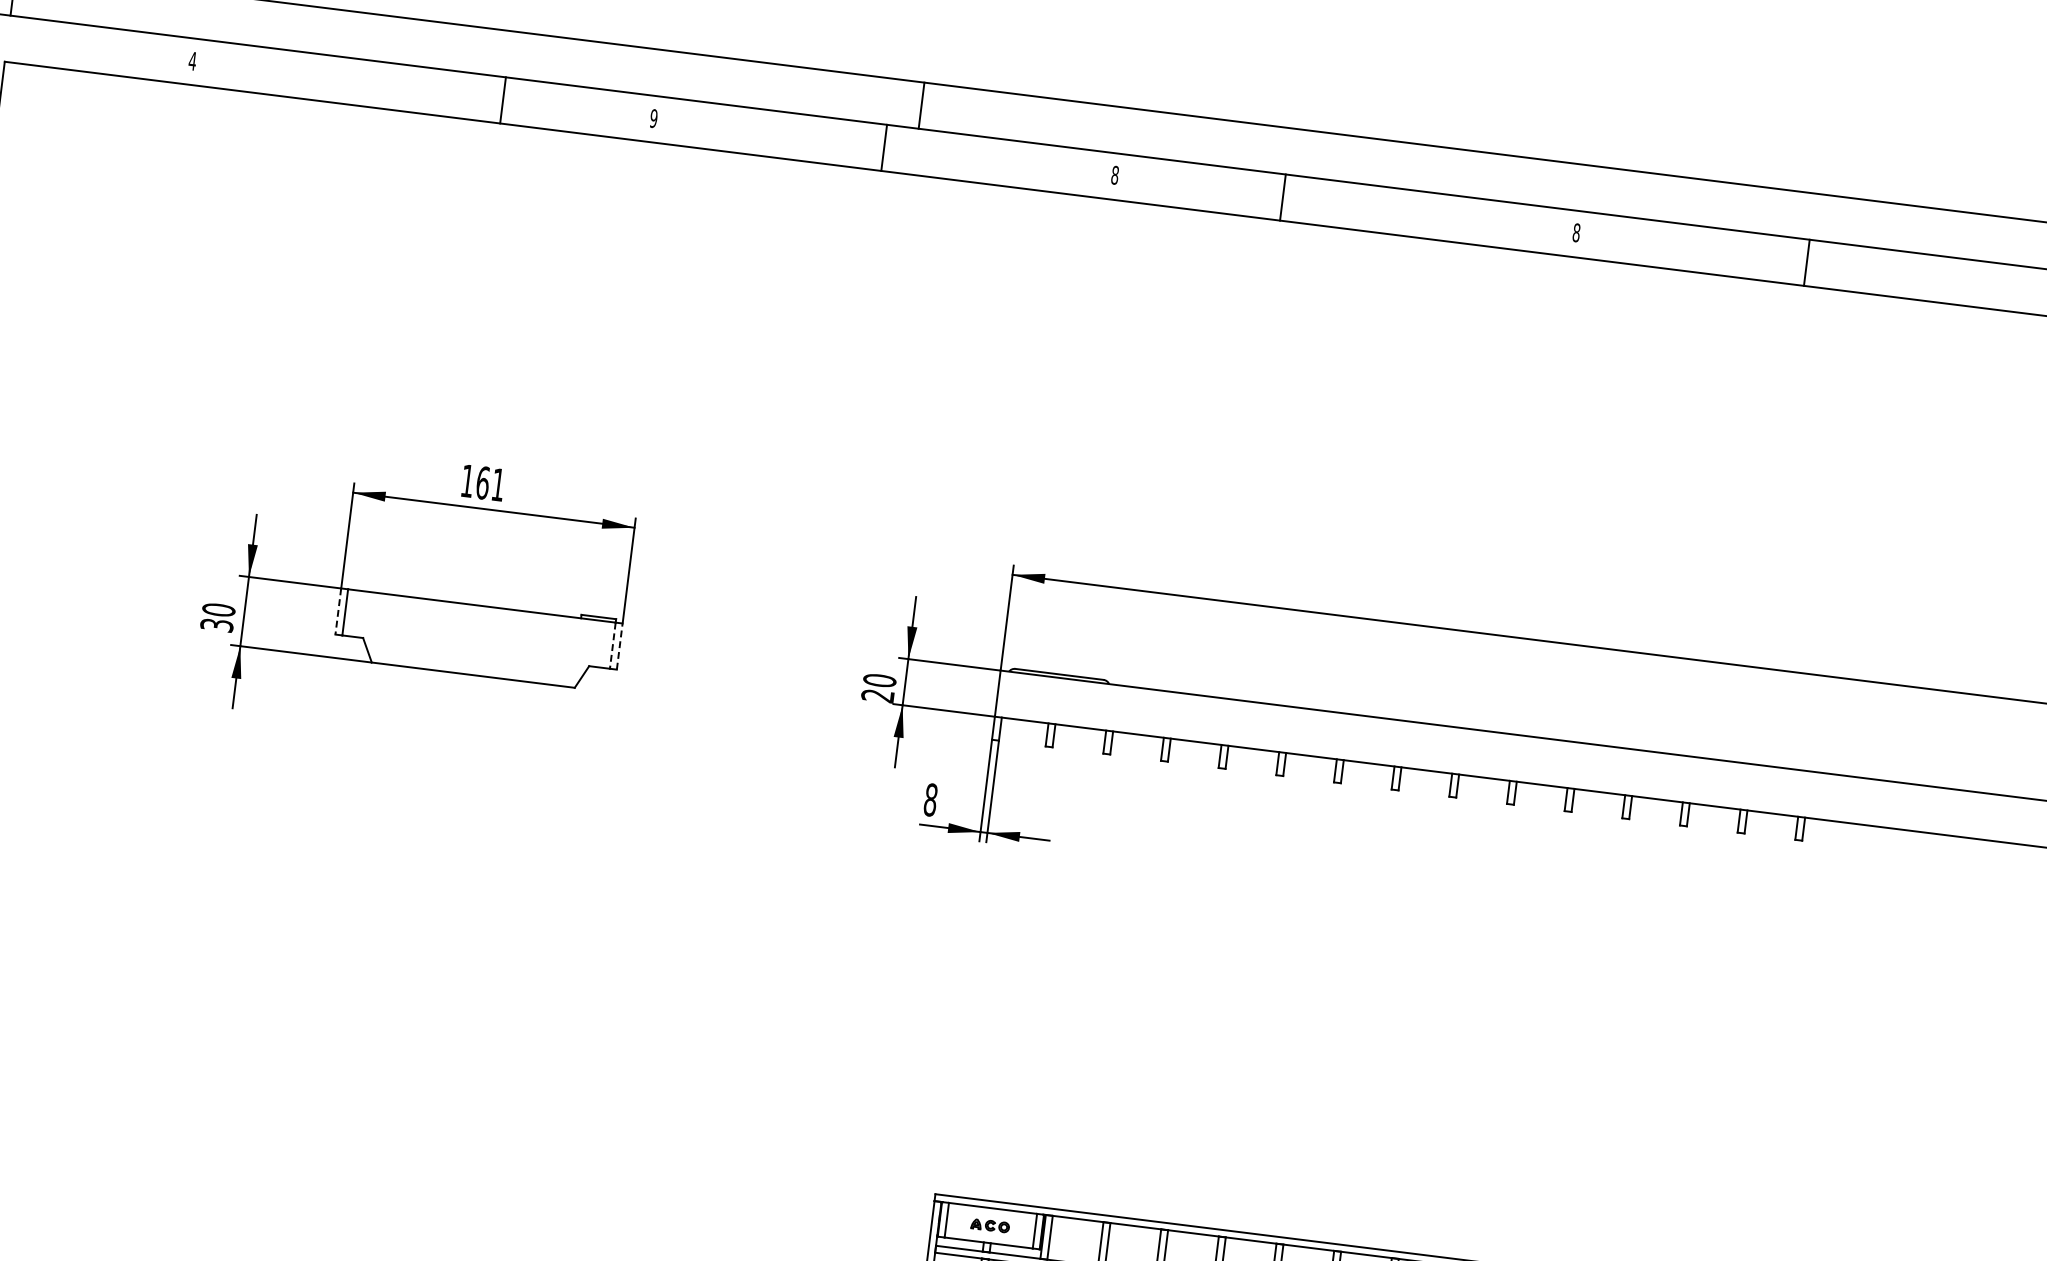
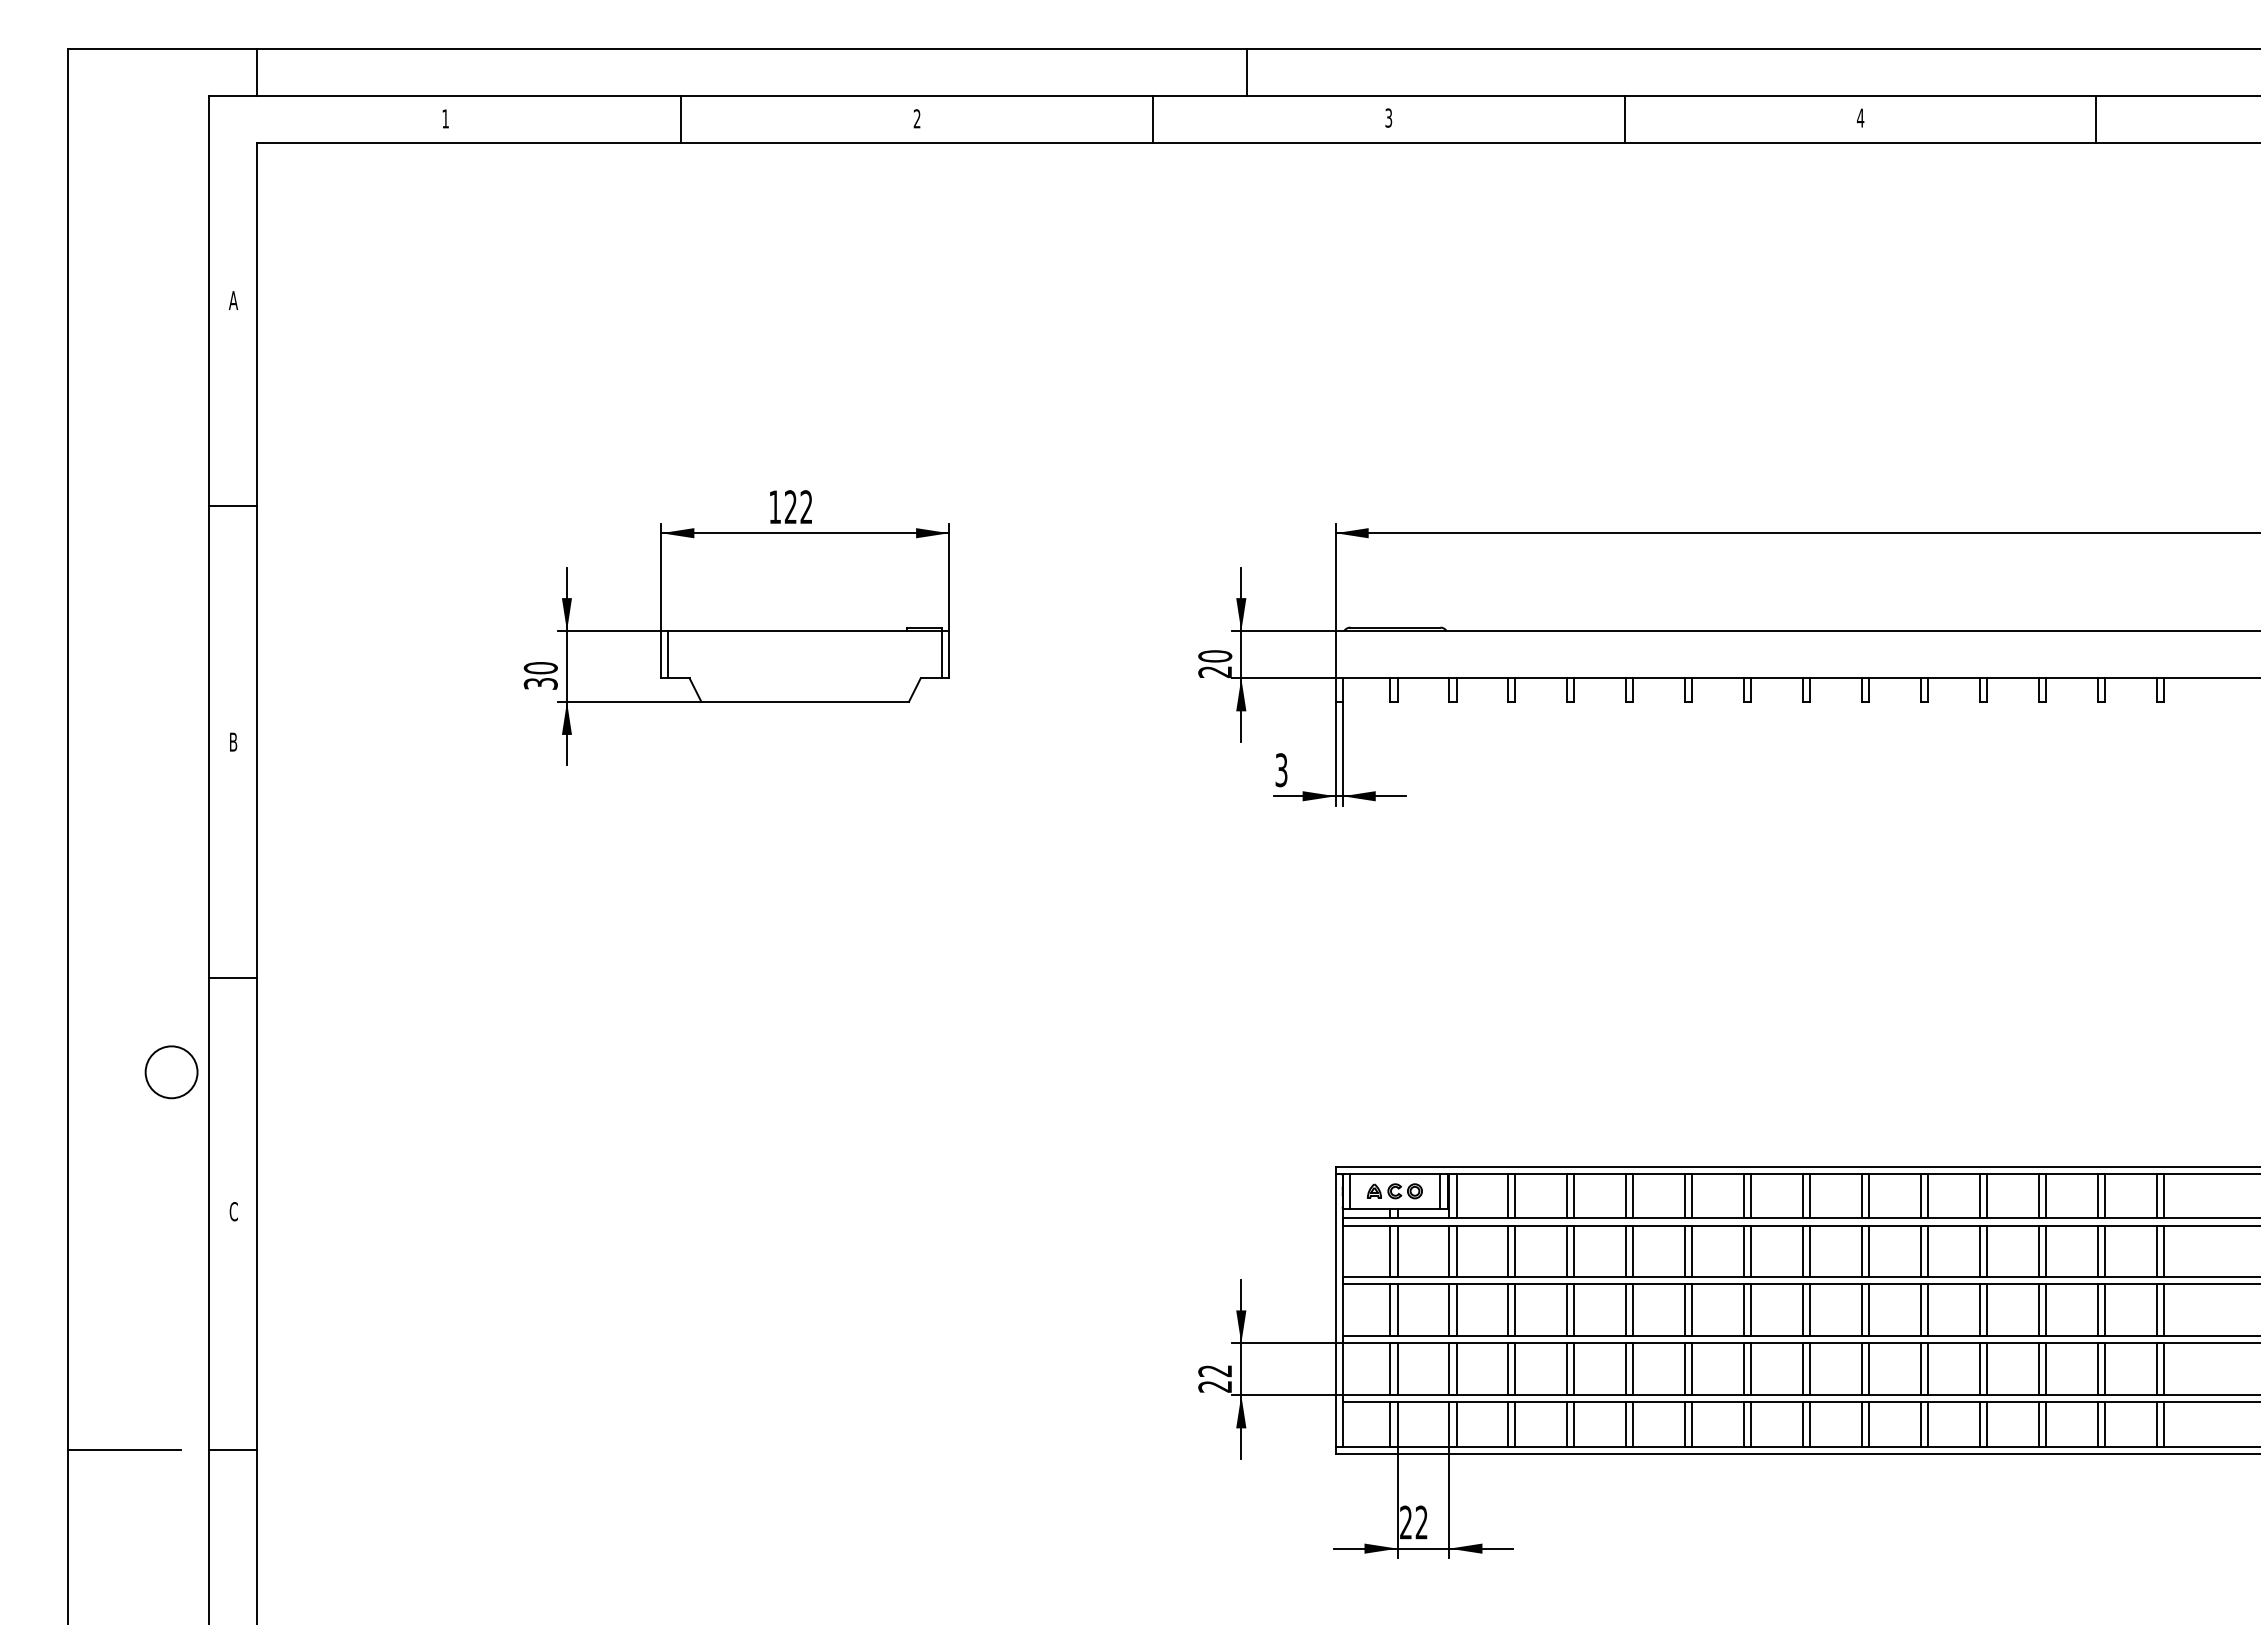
text: (192, 60) -> (445, 118), 4 -> 1
line: (503, 100) -> (681, 119), moved
line: (922, 105) -> (1247, 71), moved
text: (653, 118) -> (916, 118), 9 -> 2
text: (1114, 174) -> (1388, 117), 8 -> 3
line: (1282, 197) -> (1624, 119), moved
text: (1576, 232) -> (1860, 117), 8 -> 4
text: (490, 484) -> (798, 507), 161 -> 122
line: (338, 611) -> (661, 654), dashed -> solid
line: (613, 645) -> (942, 654), dashed -> solid
line: (620, 646) -> (949, 654), dashed -> solid
text: (930, 800) -> (1281, 770), 8 -> 3
part: (989, 1225) -> (1394, 1191), size x1.43

